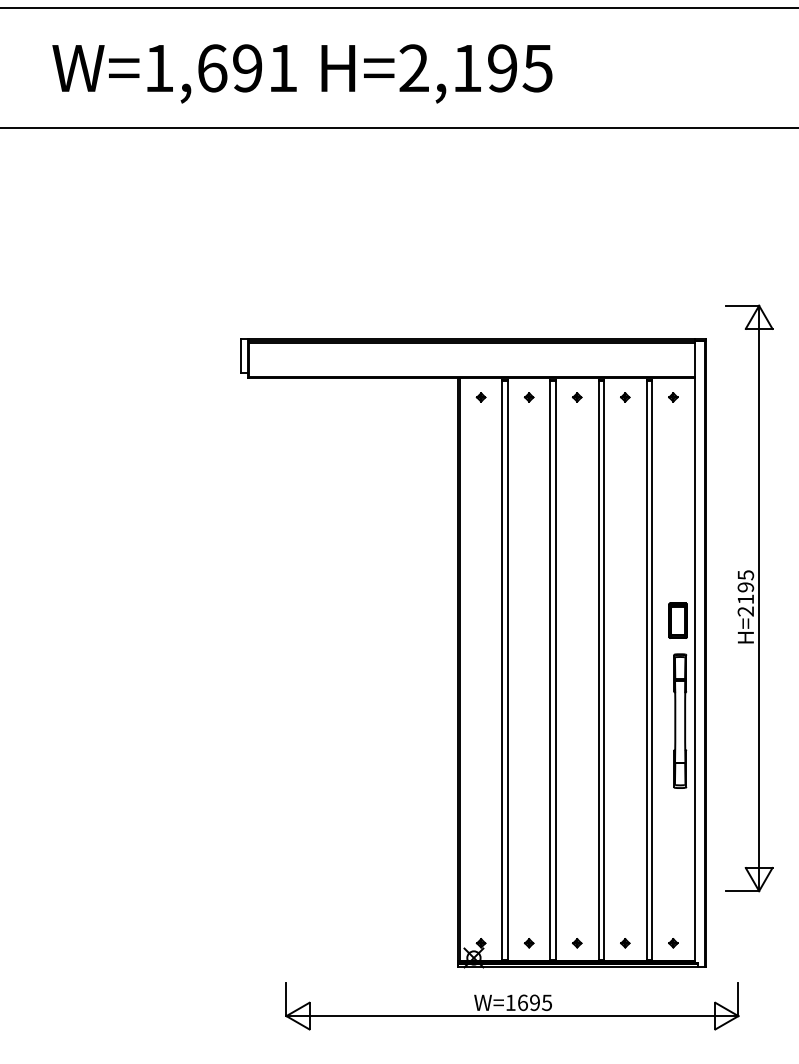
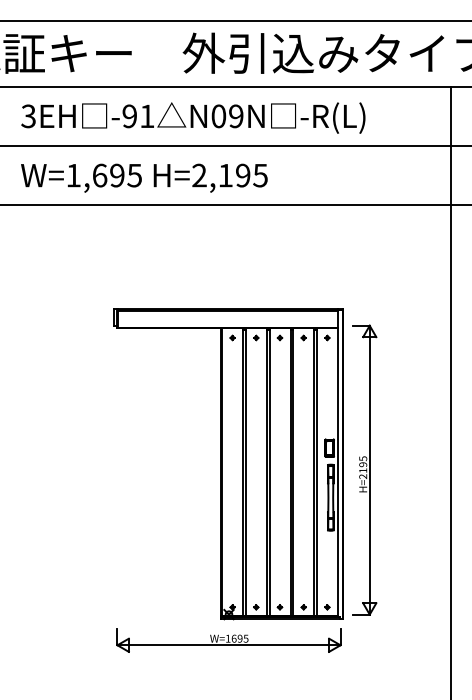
text: (282, 68) -> (134, 175), W=1,691 -> W=1,695
part: (748, 597) -> (364, 469), moved
part: (511, 1006) -> (228, 640), moved

